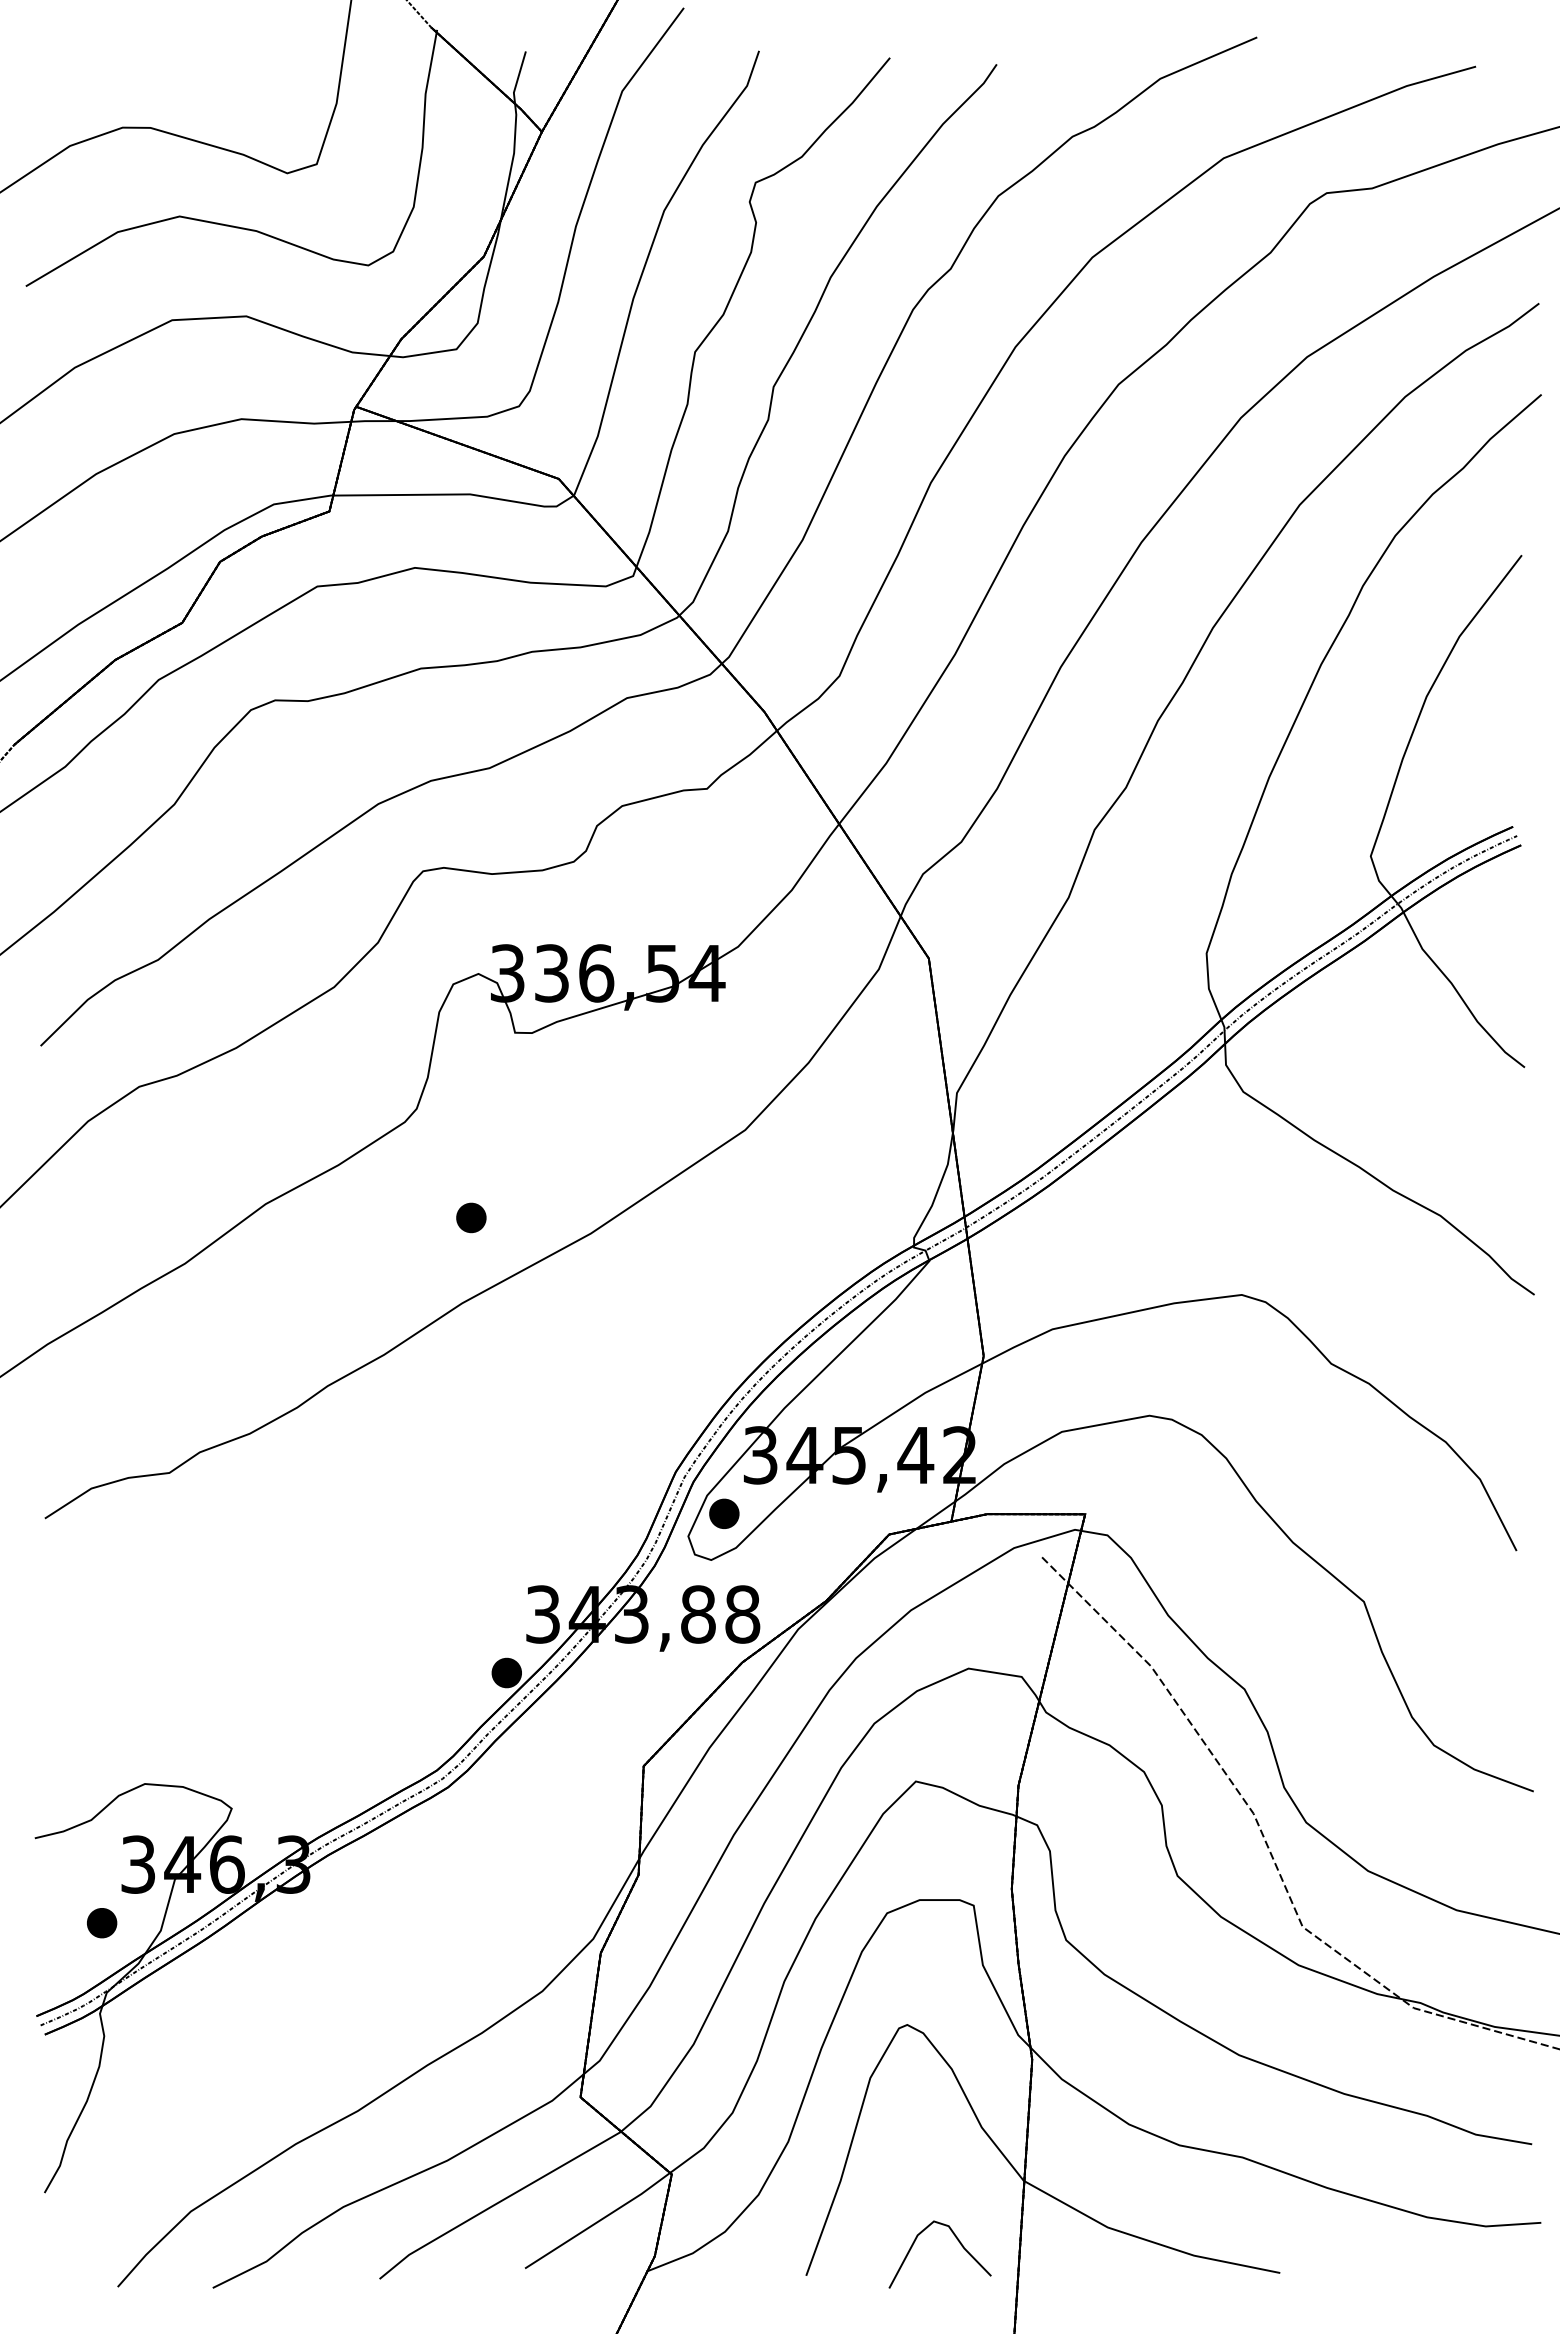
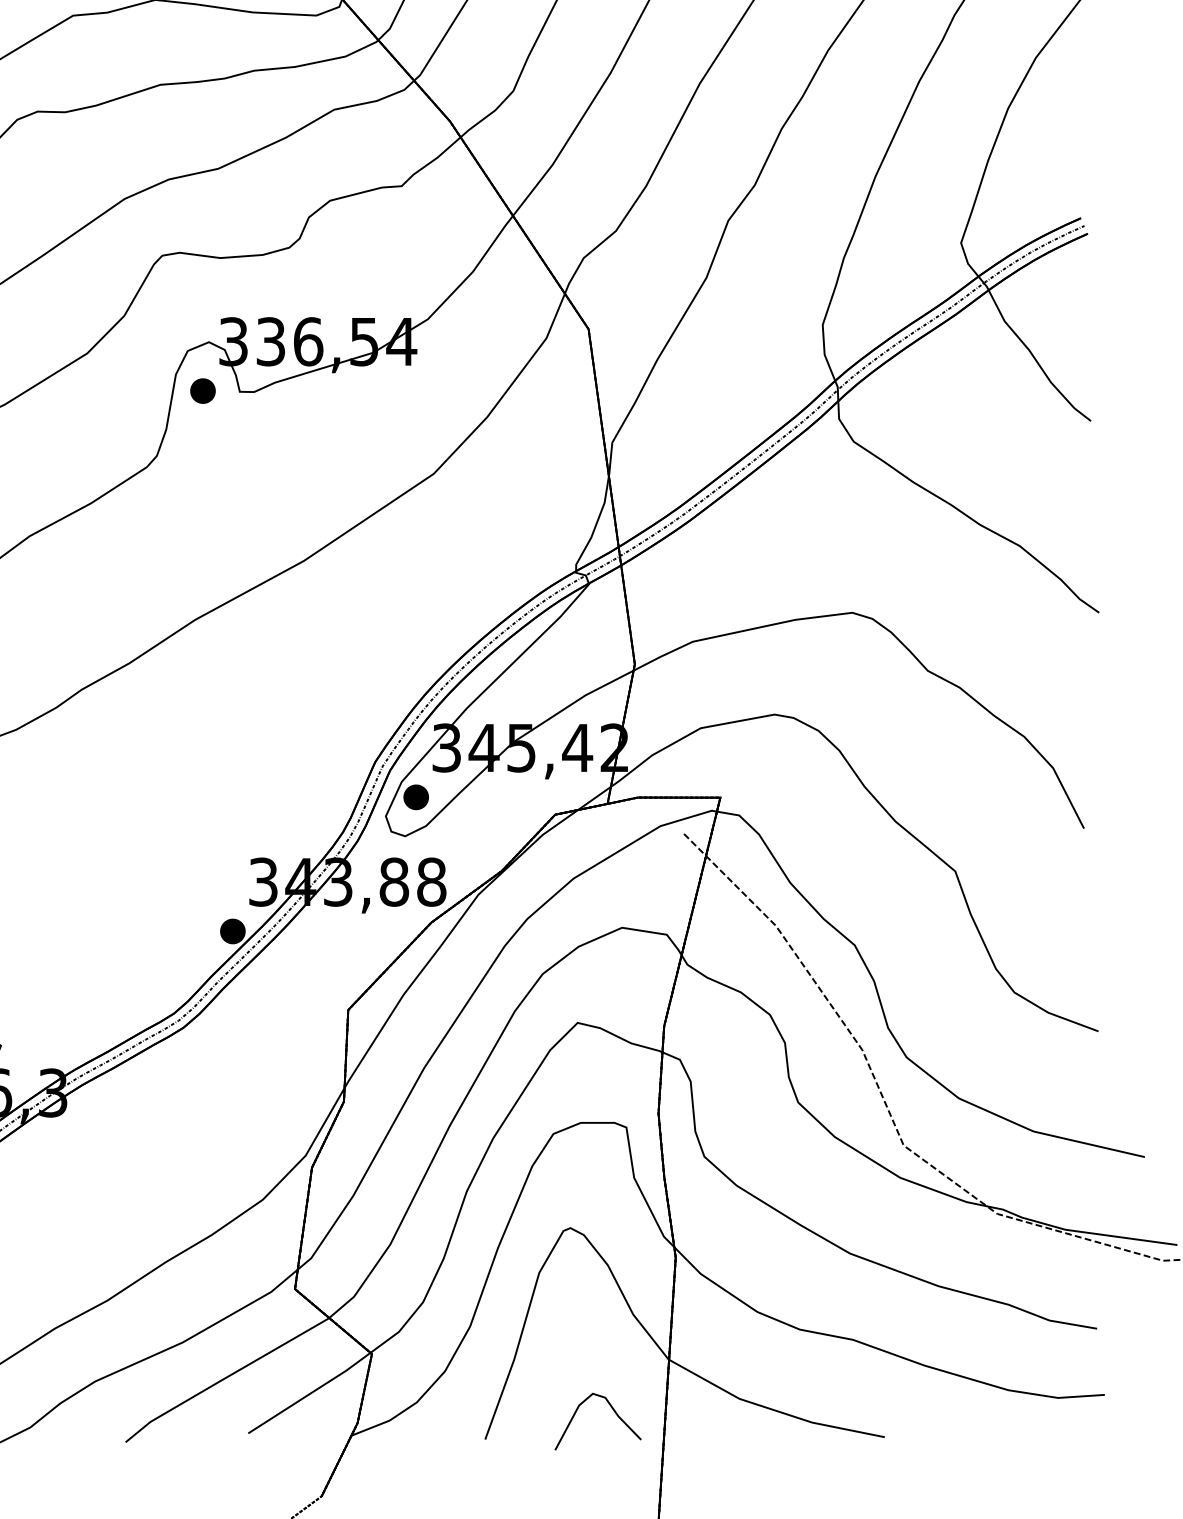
part: (471, 1217) -> (203, 390), moved

